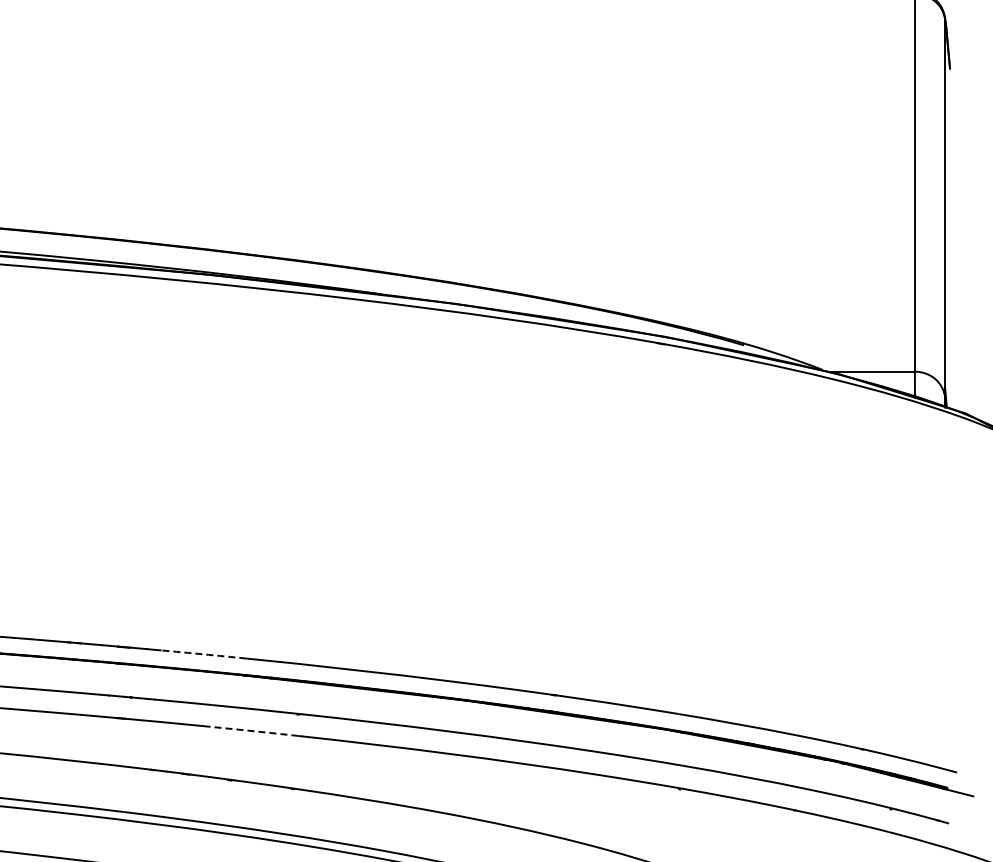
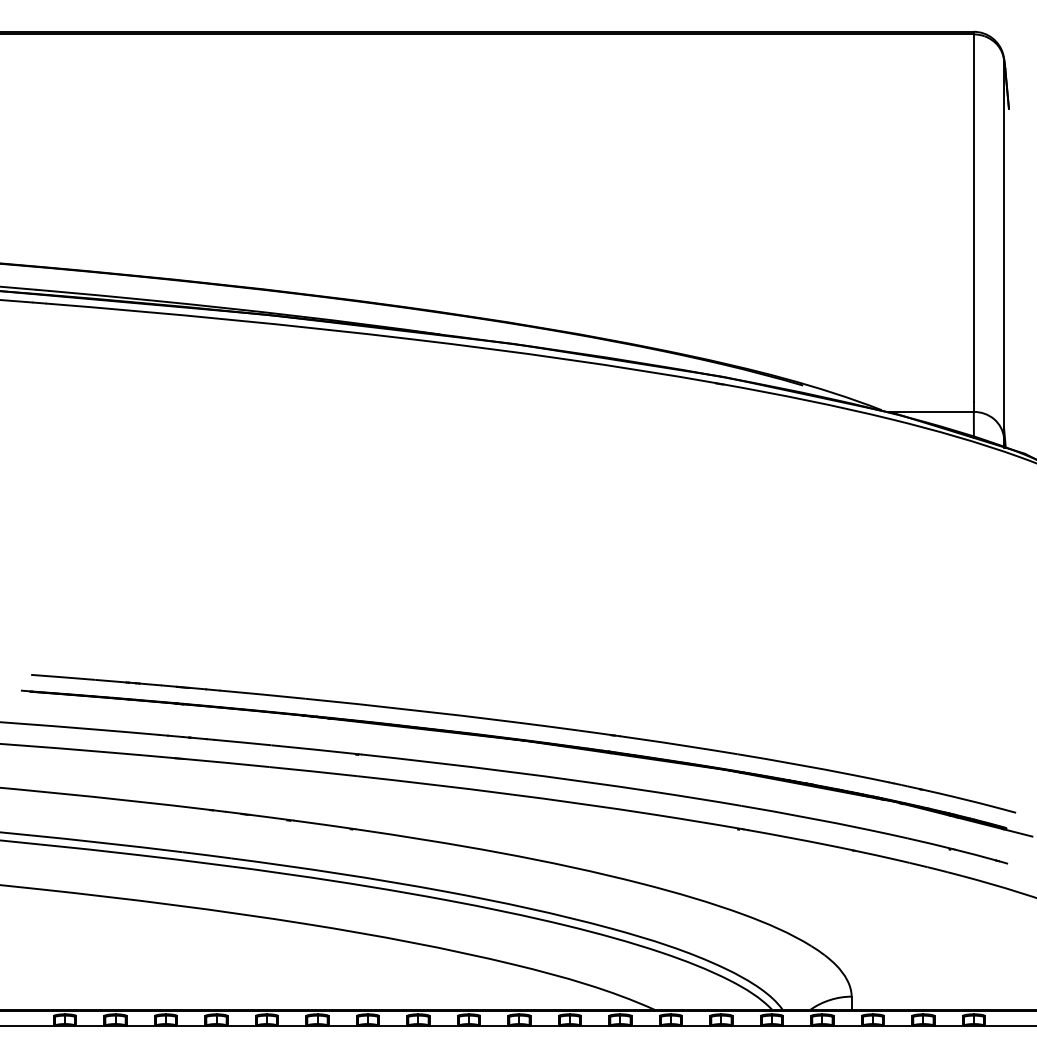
arc: (203, 654) -> (262, 694), dashed -> solid
arc: (254, 731) -> (313, 771), dashed -> solid

